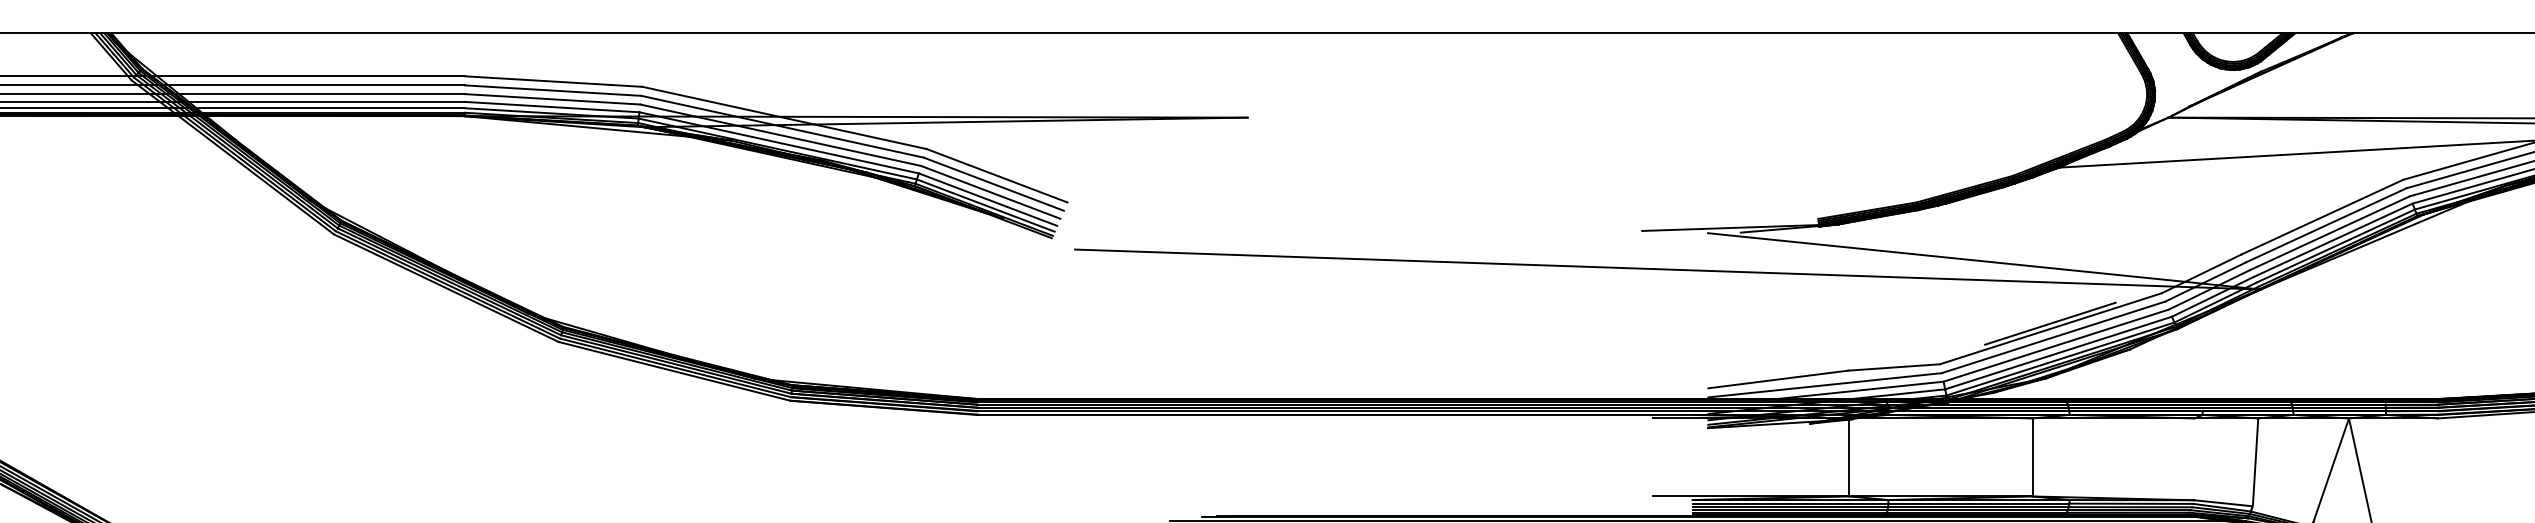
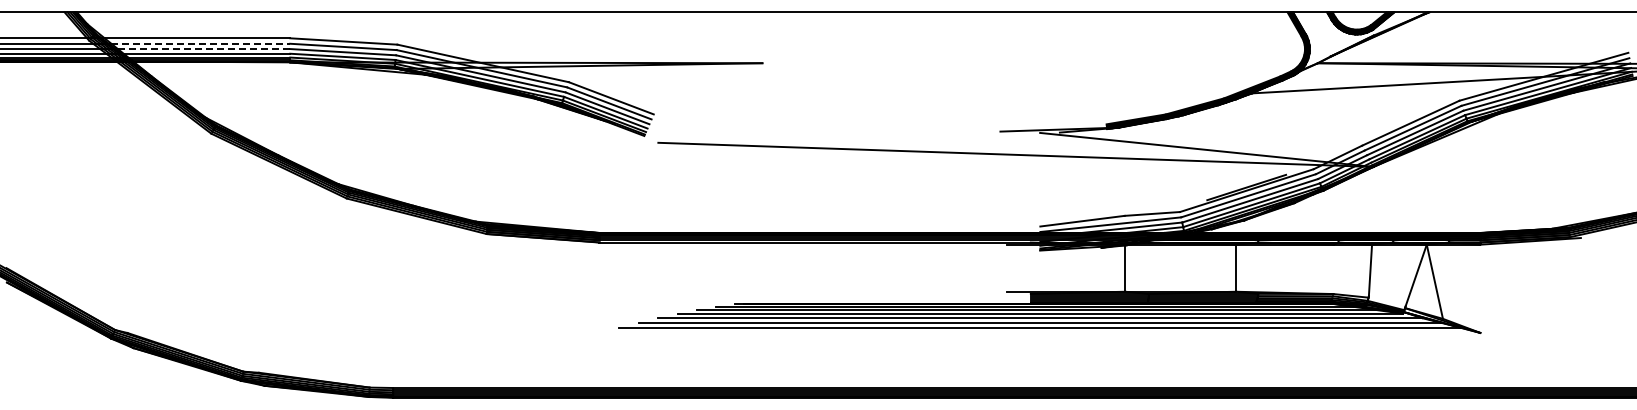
line: (317, 84) -> (201, 43), solid -> dashed
line: (322, 94) -> (204, 49), solid -> dashed

